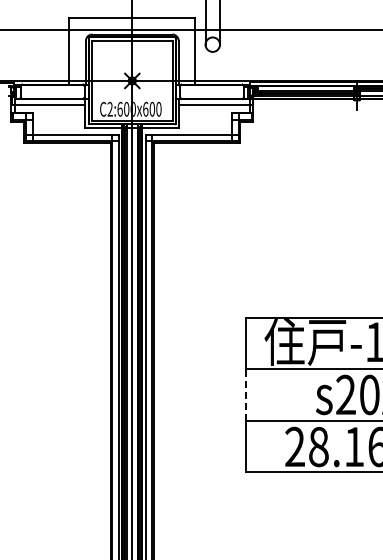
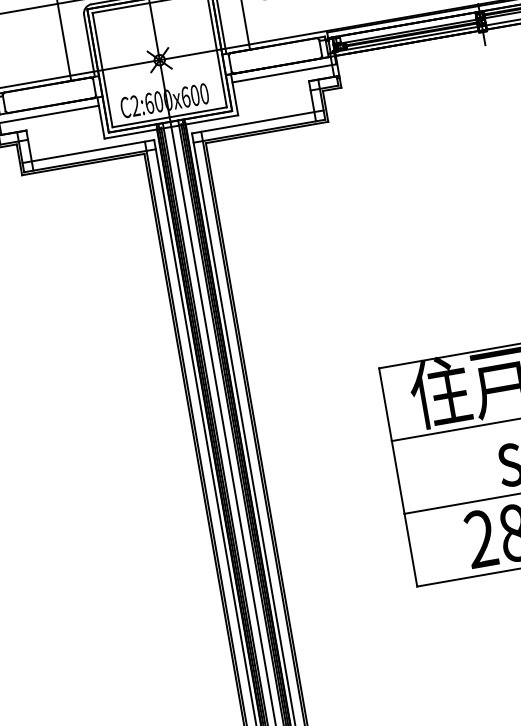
line: (245, 394) -> (397, 476), dashed -> solid

